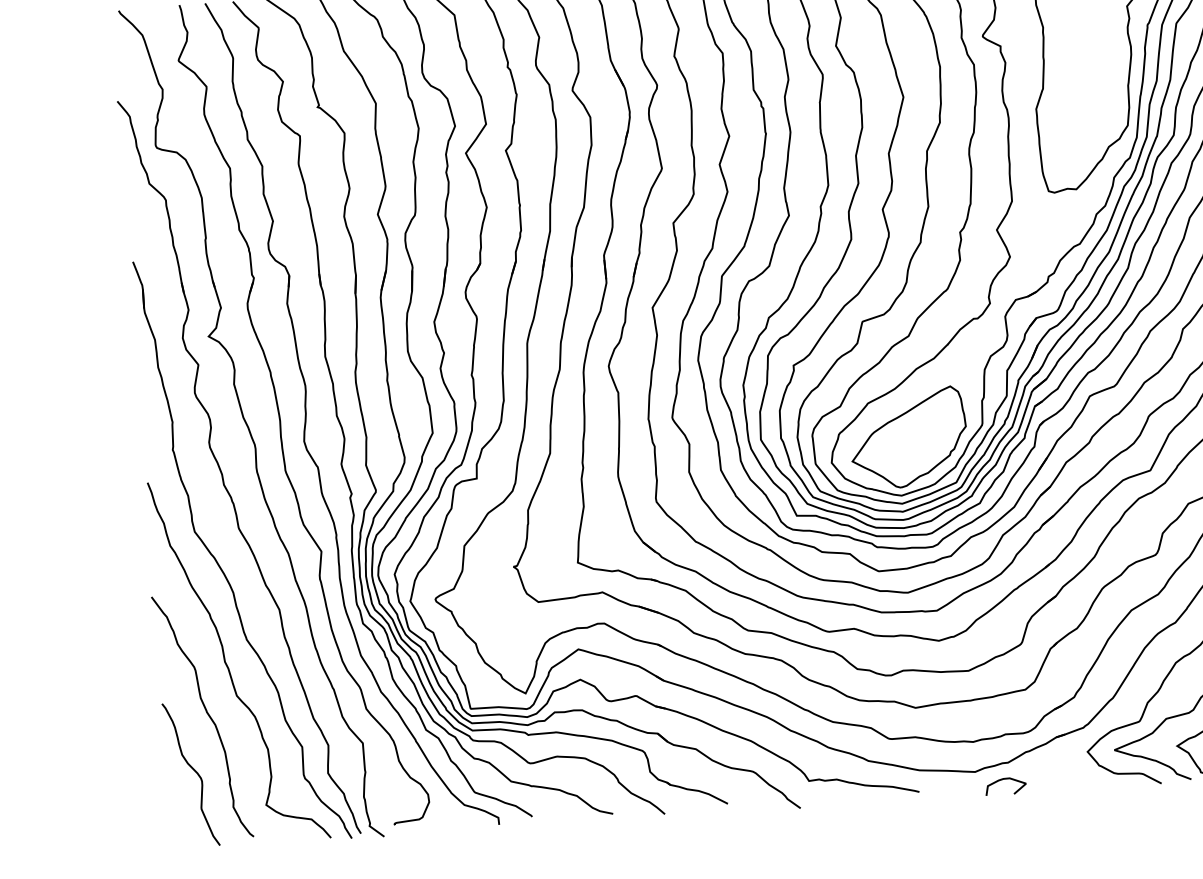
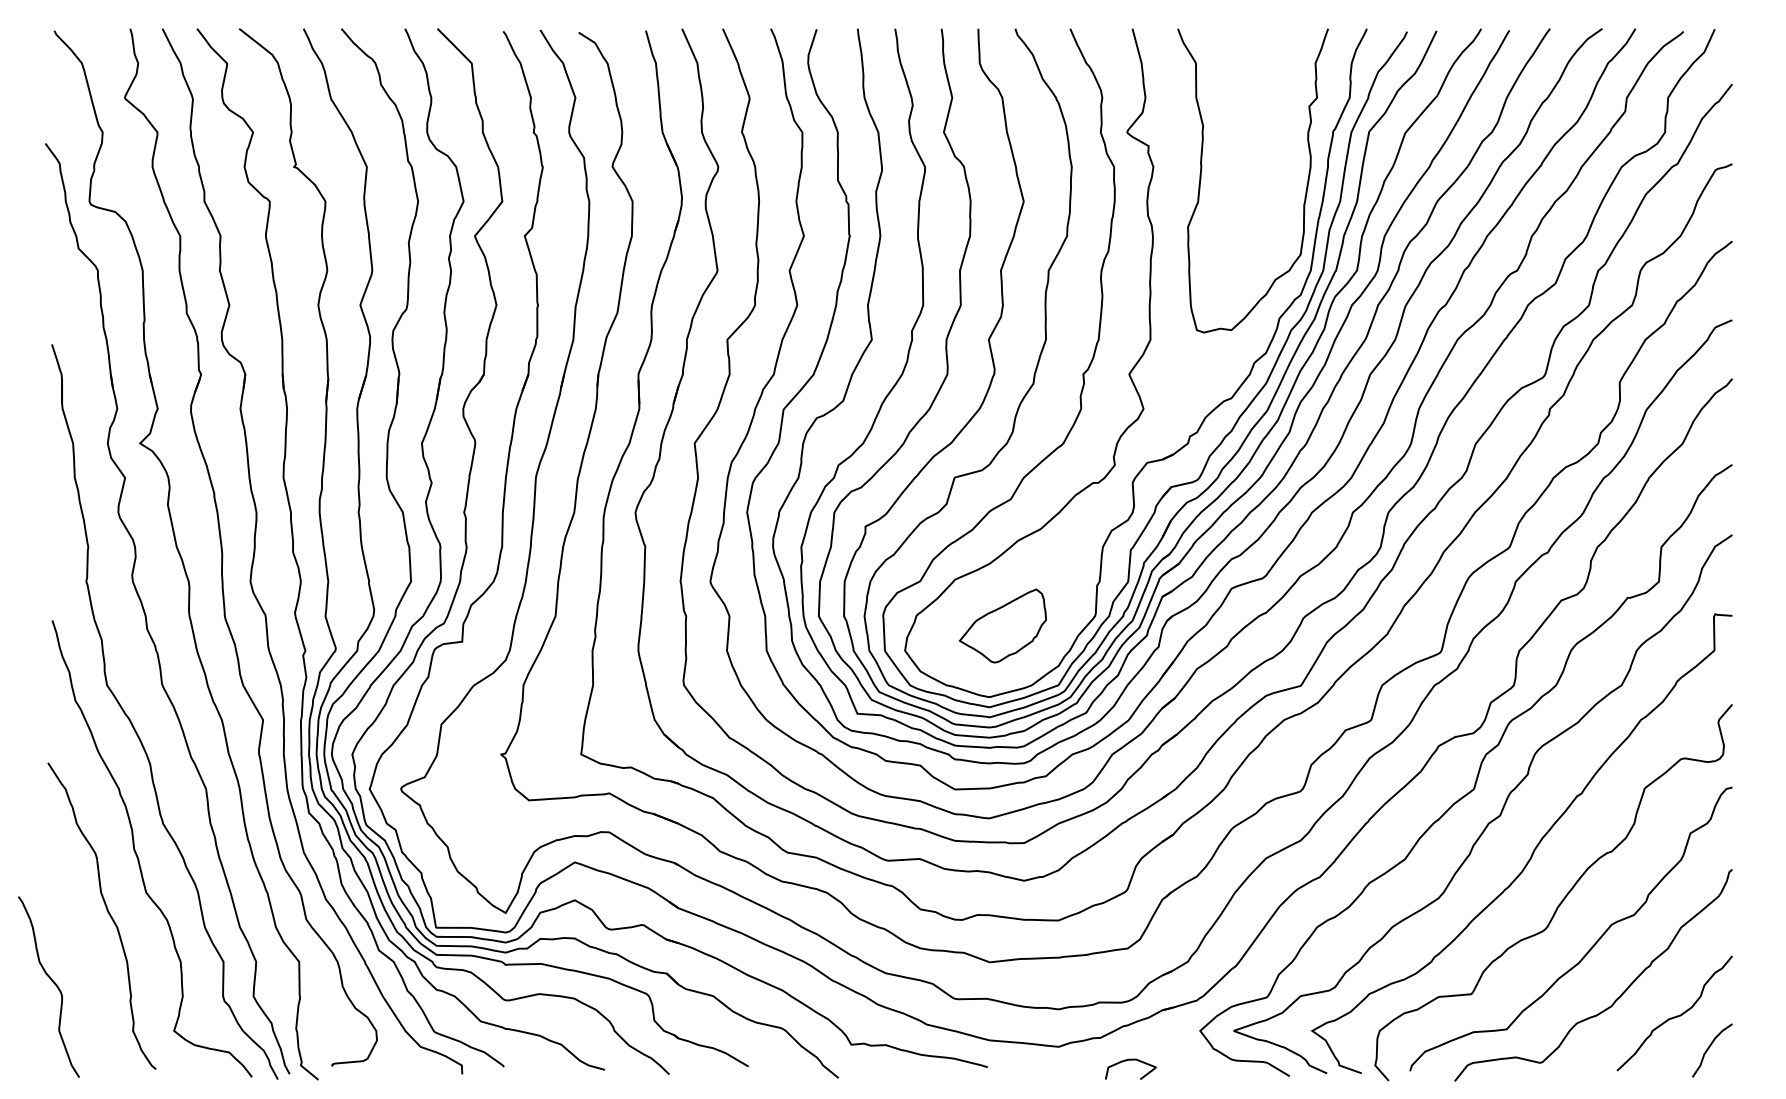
part: (908, 437) -> (1002, 625), size x0.6
curve: (193, 770) -> (52, 982), moved
curve: (1005, 779) -> (1130, 1060), moved

